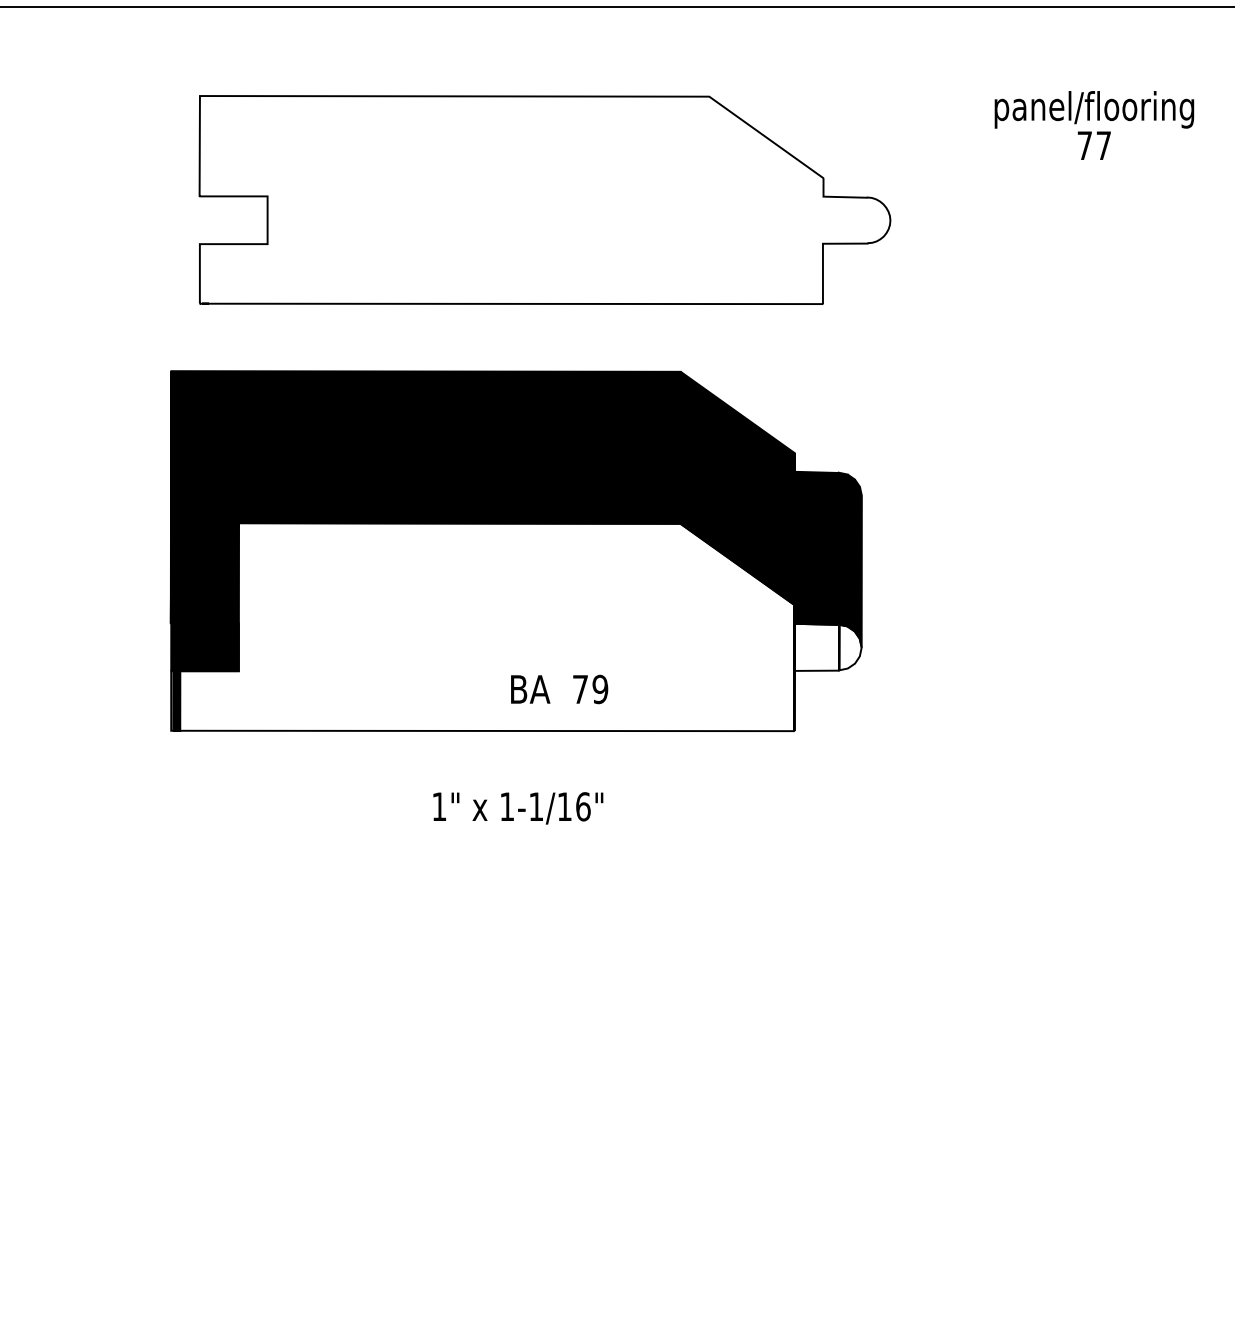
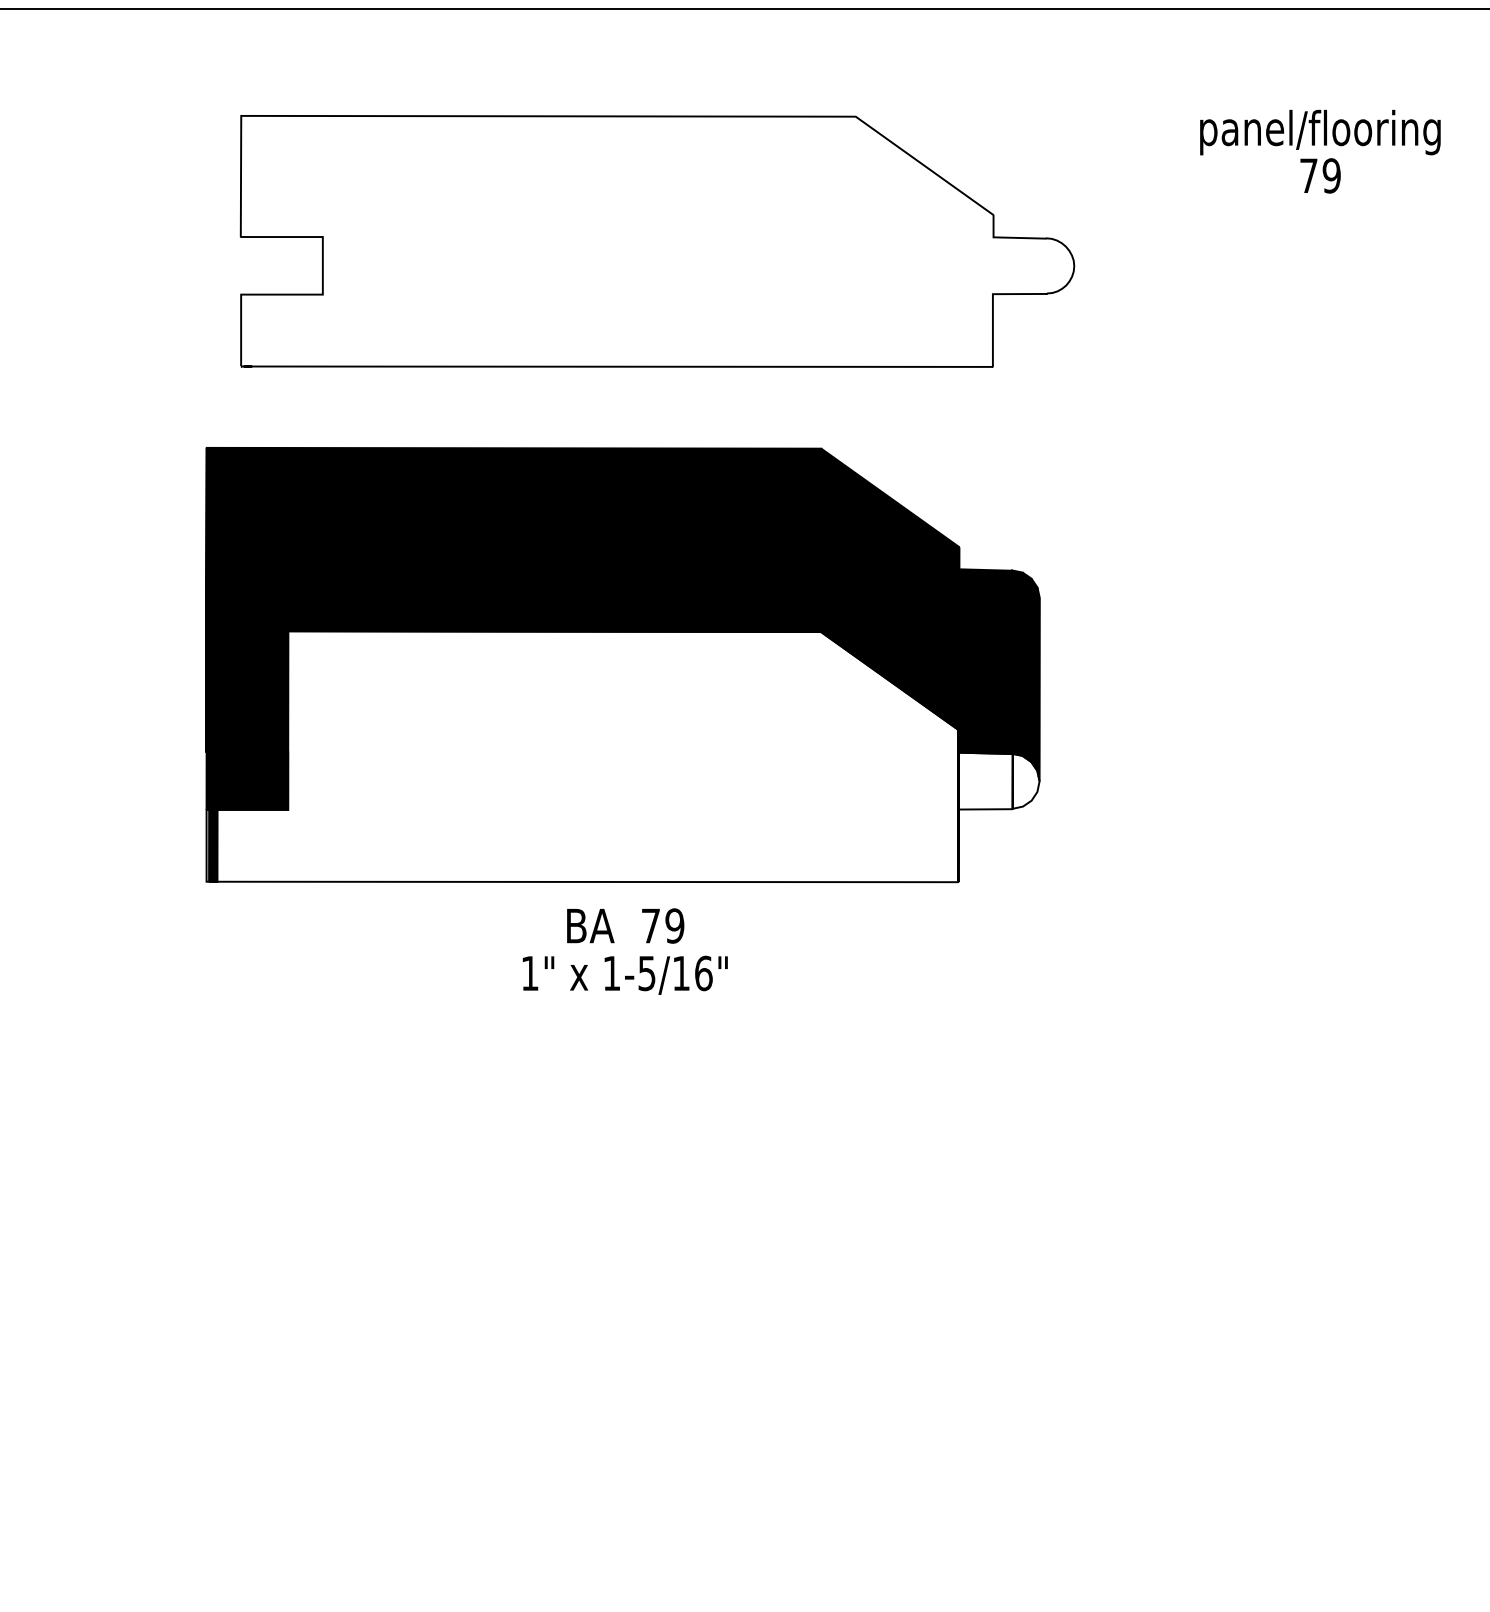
text: (1103, 145) -> (1331, 175), 77 -> 79
text: (559, 689) -> (625, 926), moved
text: (536, 806) -> (647, 973), 1-1/16" -> 1-5/16"

